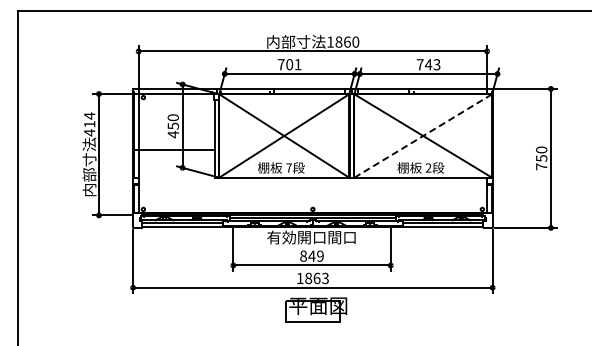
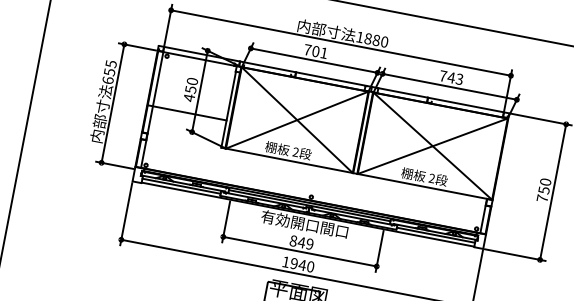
text: (347, 41) -> (376, 39), 1860 -> 1880
text: (89, 124) -> (109, 72), 414 -> 655
line: (422, 136) -> (431, 146), dashed -> solid
text: (288, 167) -> (295, 151), 7 -> 2
text: (316, 278) -> (301, 265), 1863 -> 1940

